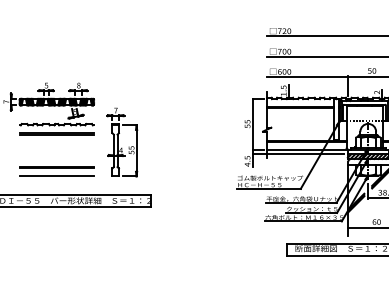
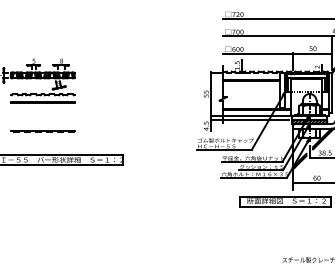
part: (121, 141) -> (98, 109), removed
line: (56, 168) -> (42, 132), solid -> dashed
line: (56, 175) -> (42, 138), removed

